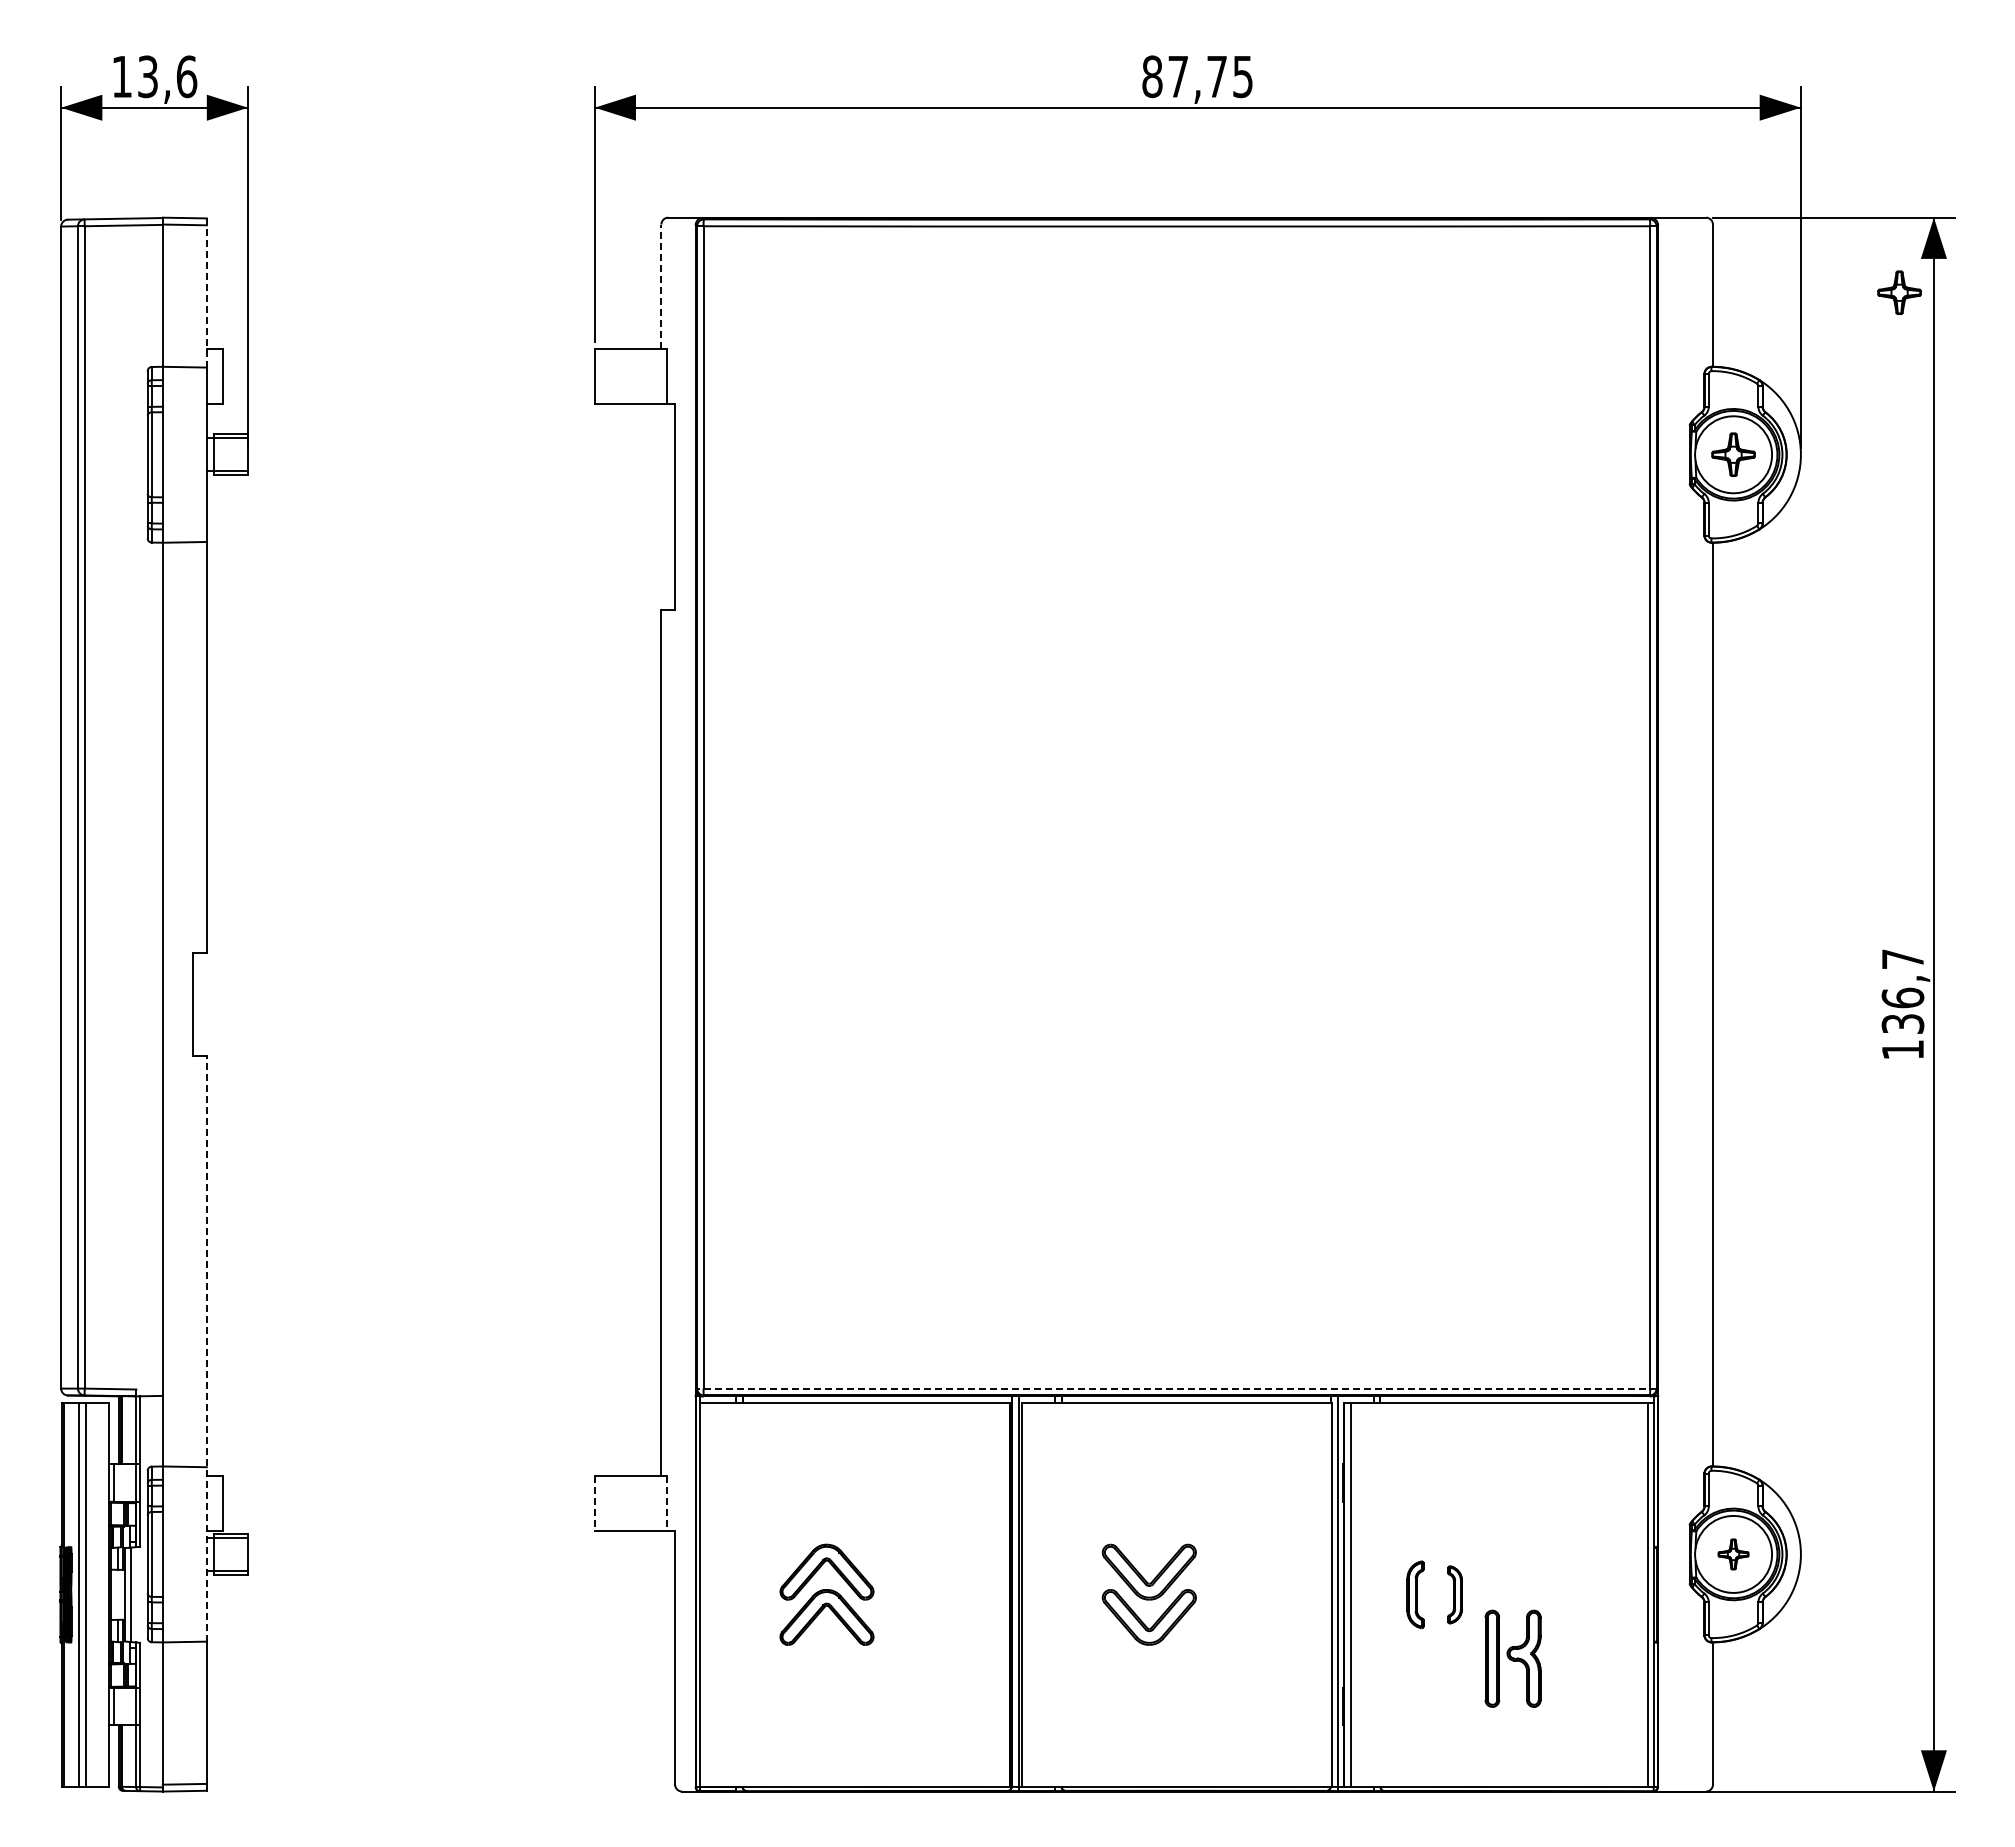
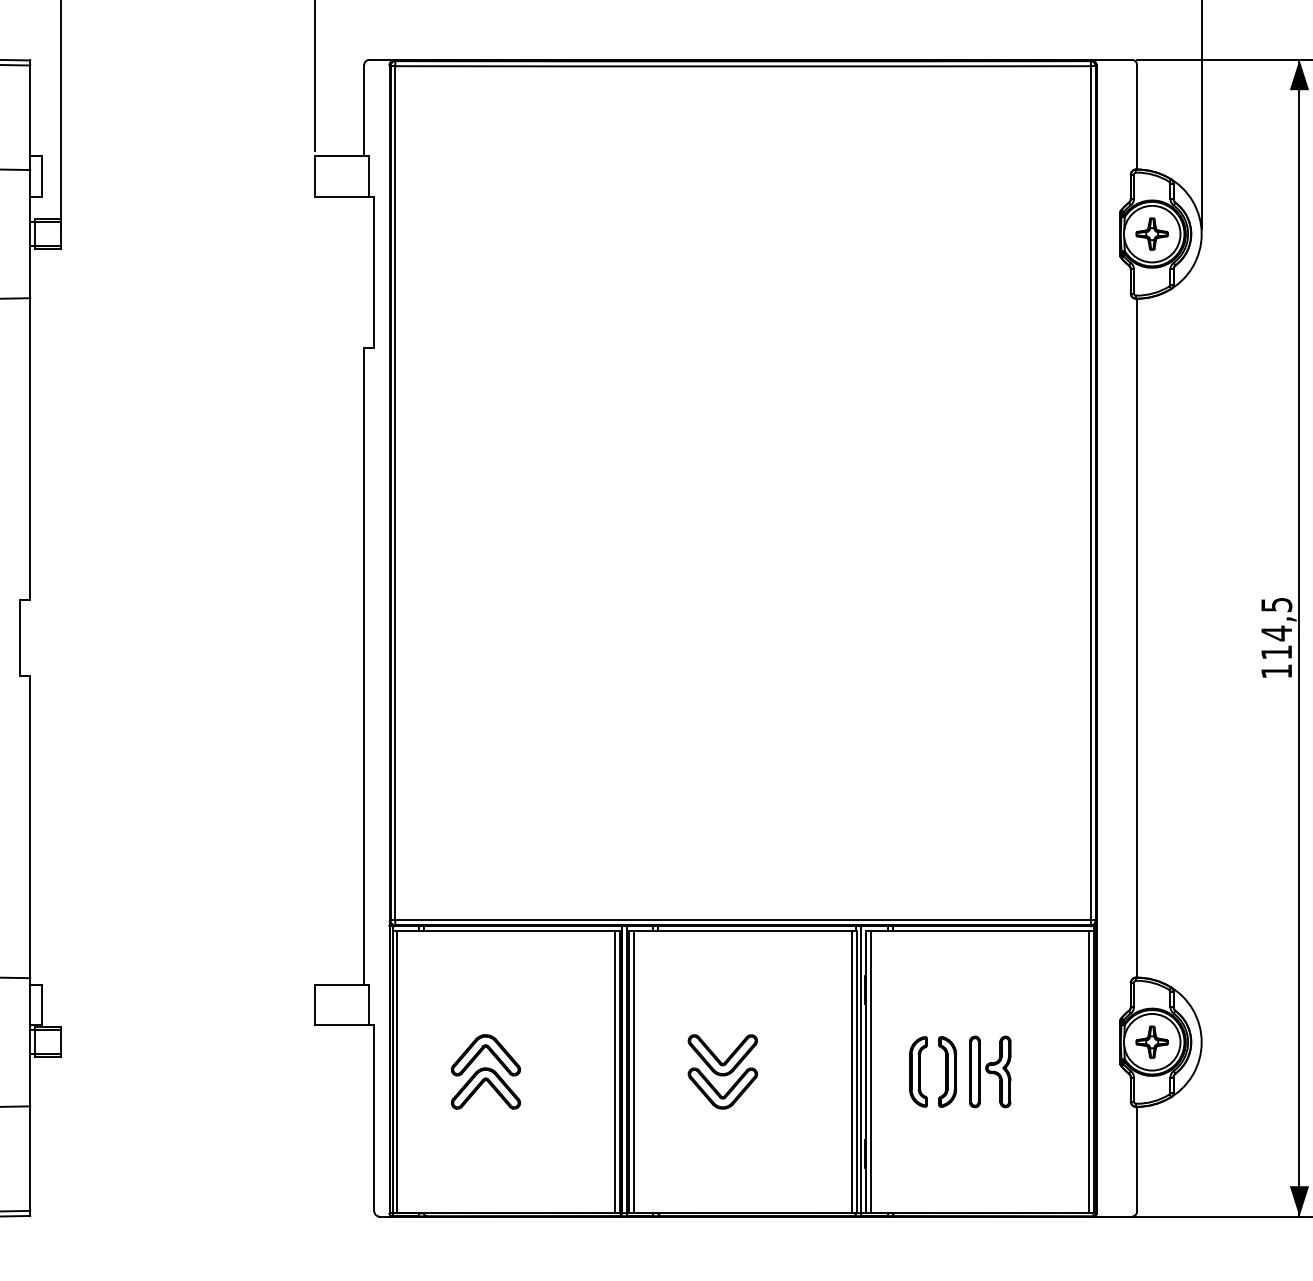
line: (661, 286) -> (364, 110), dashed -> solid
part: (1899, 292) -> (1274, 114), removed
line: (206, 293) -> (29, 115), dashed -> solid
text: (1902, 991) -> (1276, 628), 136,7 -> 114,5
line: (206, 1348) -> (29, 890), dashed -> solid
line: (1176, 1388) -> (742, 920), dashed -> solid
line: (594, 1504) -> (315, 1005), dashed -> solid
line: (667, 1504) -> (368, 1005), dashed -> solid
part: (1733, 1554) -> (1152, 1042), size x1.43
line: (706, 1594) -> (397, 1071), added
line: (1002, 1594) -> (614, 1071), added
line: (1028, 1594) -> (634, 1071), added
line: (1325, 1594) -> (852, 1071), added
part: (1415, 1594) -> (918, 1071), size x1.43
part: (1454, 1594) -> (947, 1071), size x1.67
part: (1512, 1658) -> (989, 1071), moved

